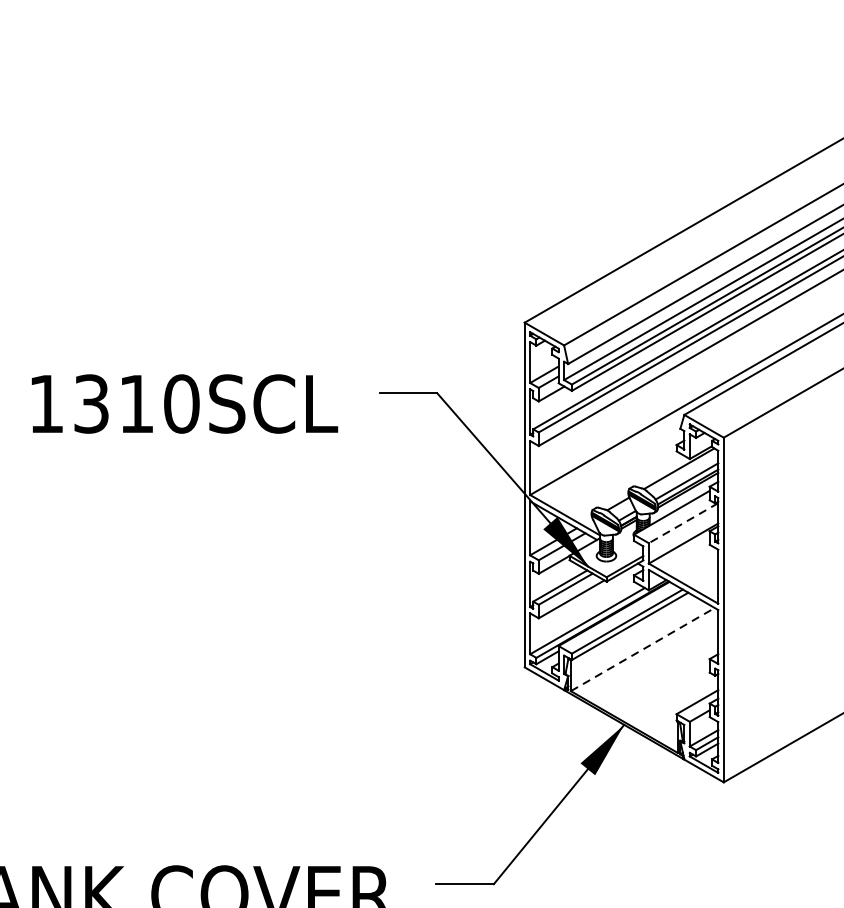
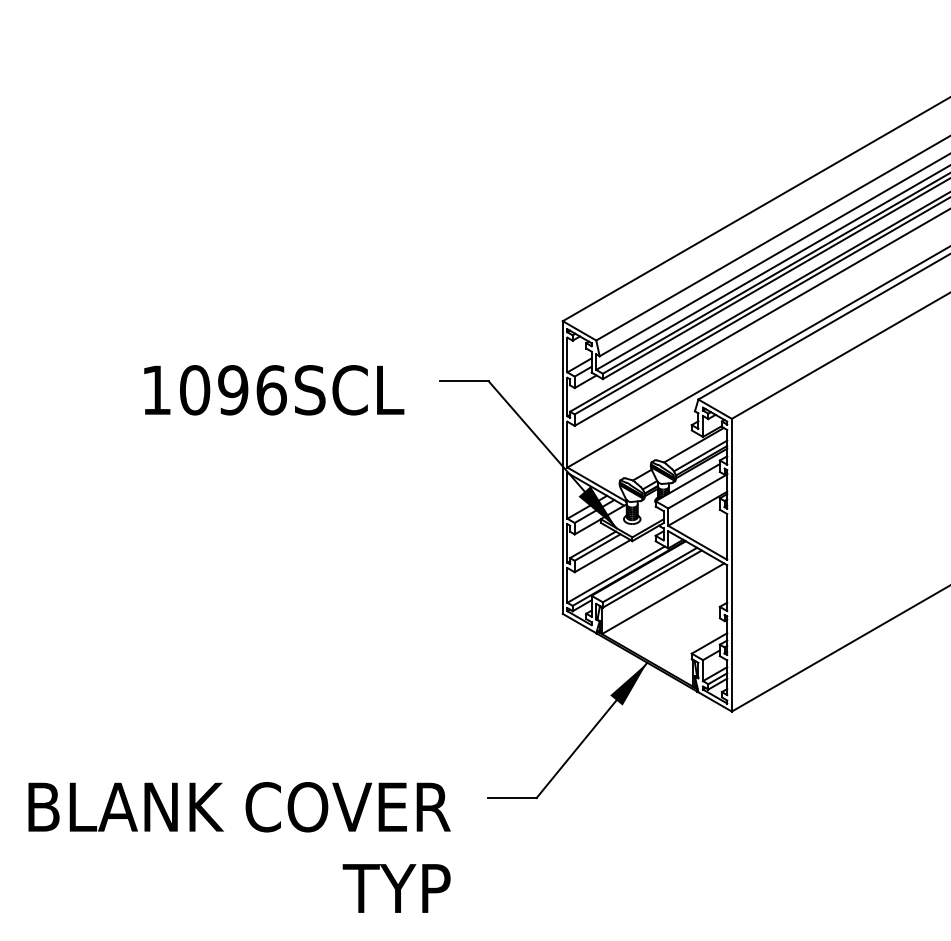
text: (136, 404) -> (233, 390), 1310SCL -> 1096SCL
line: (683, 523) -> (697, 491), dashed -> solid
line: (643, 649) -> (663, 598), dashed -> solid

